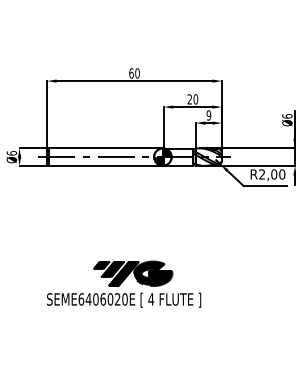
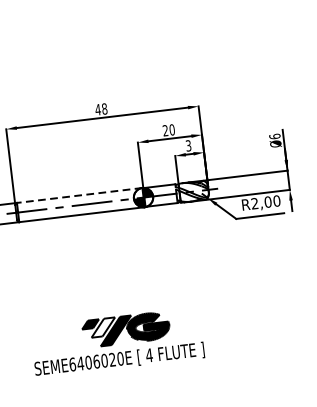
text: (134, 73) -> (101, 109), 60 -> 48
text: (208, 115) -> (188, 145), 9 -> 3
line: (105, 148) -> (79, 195), solid -> dashed
fill: (112, 269) -> (102, 327), removed

